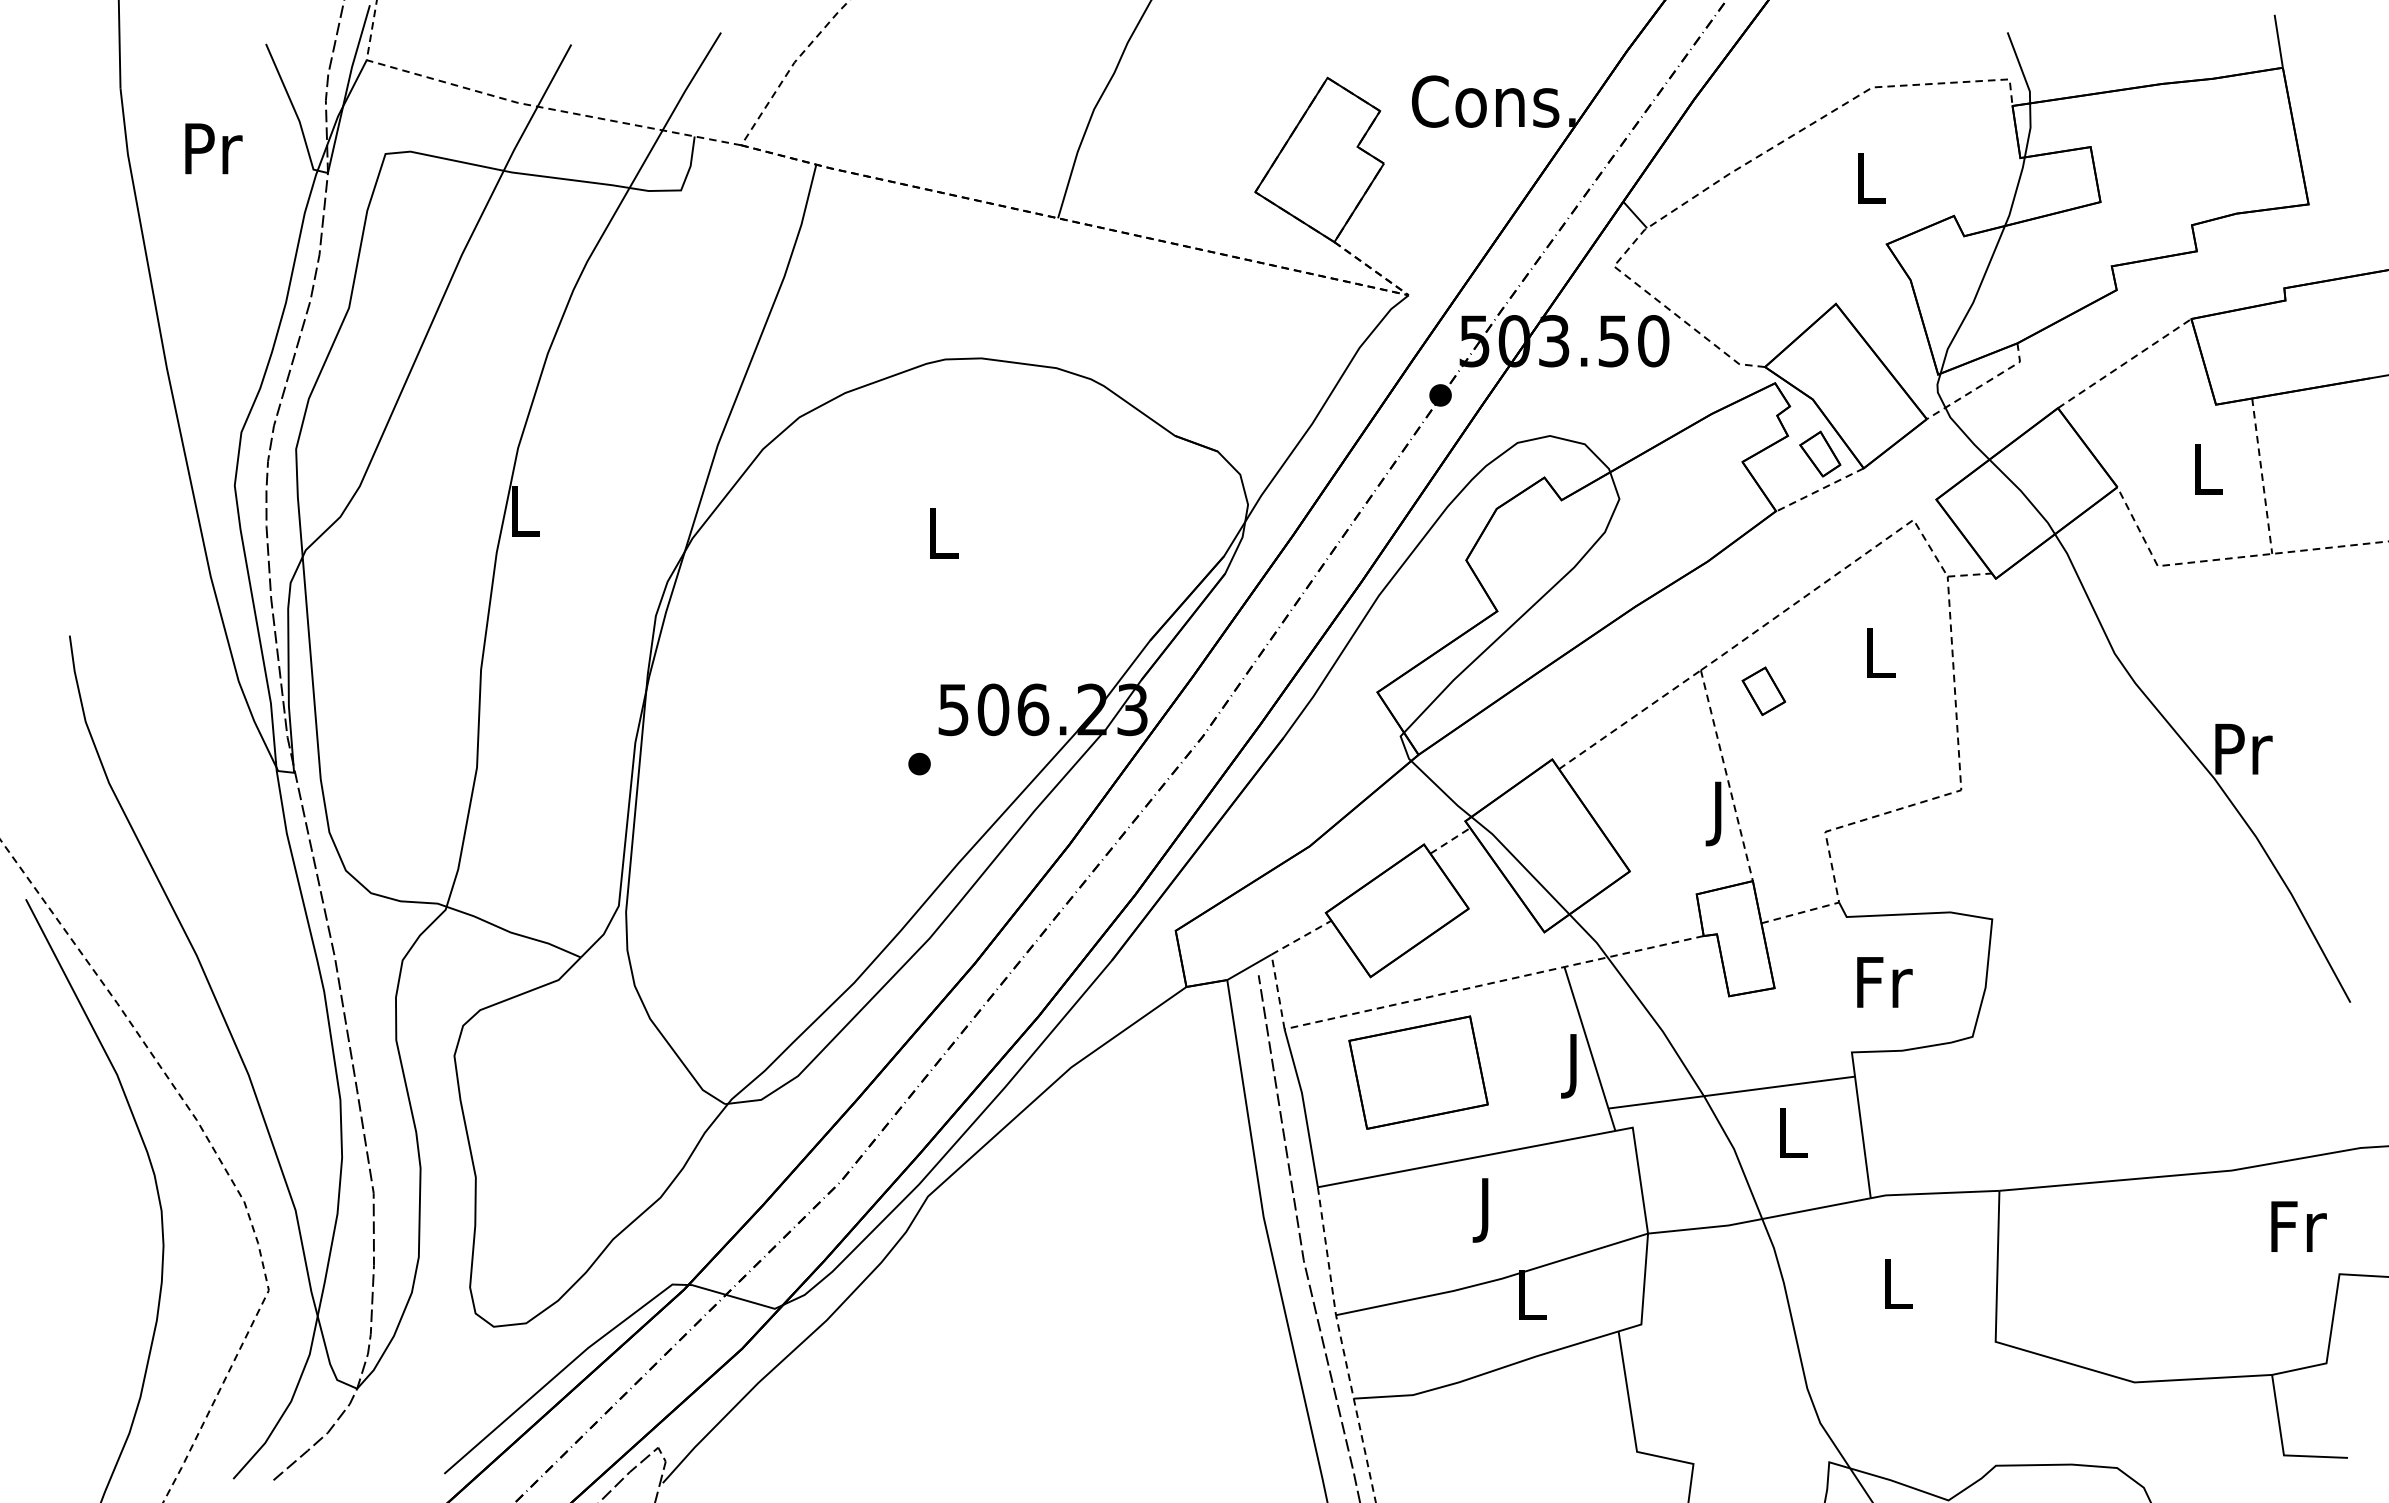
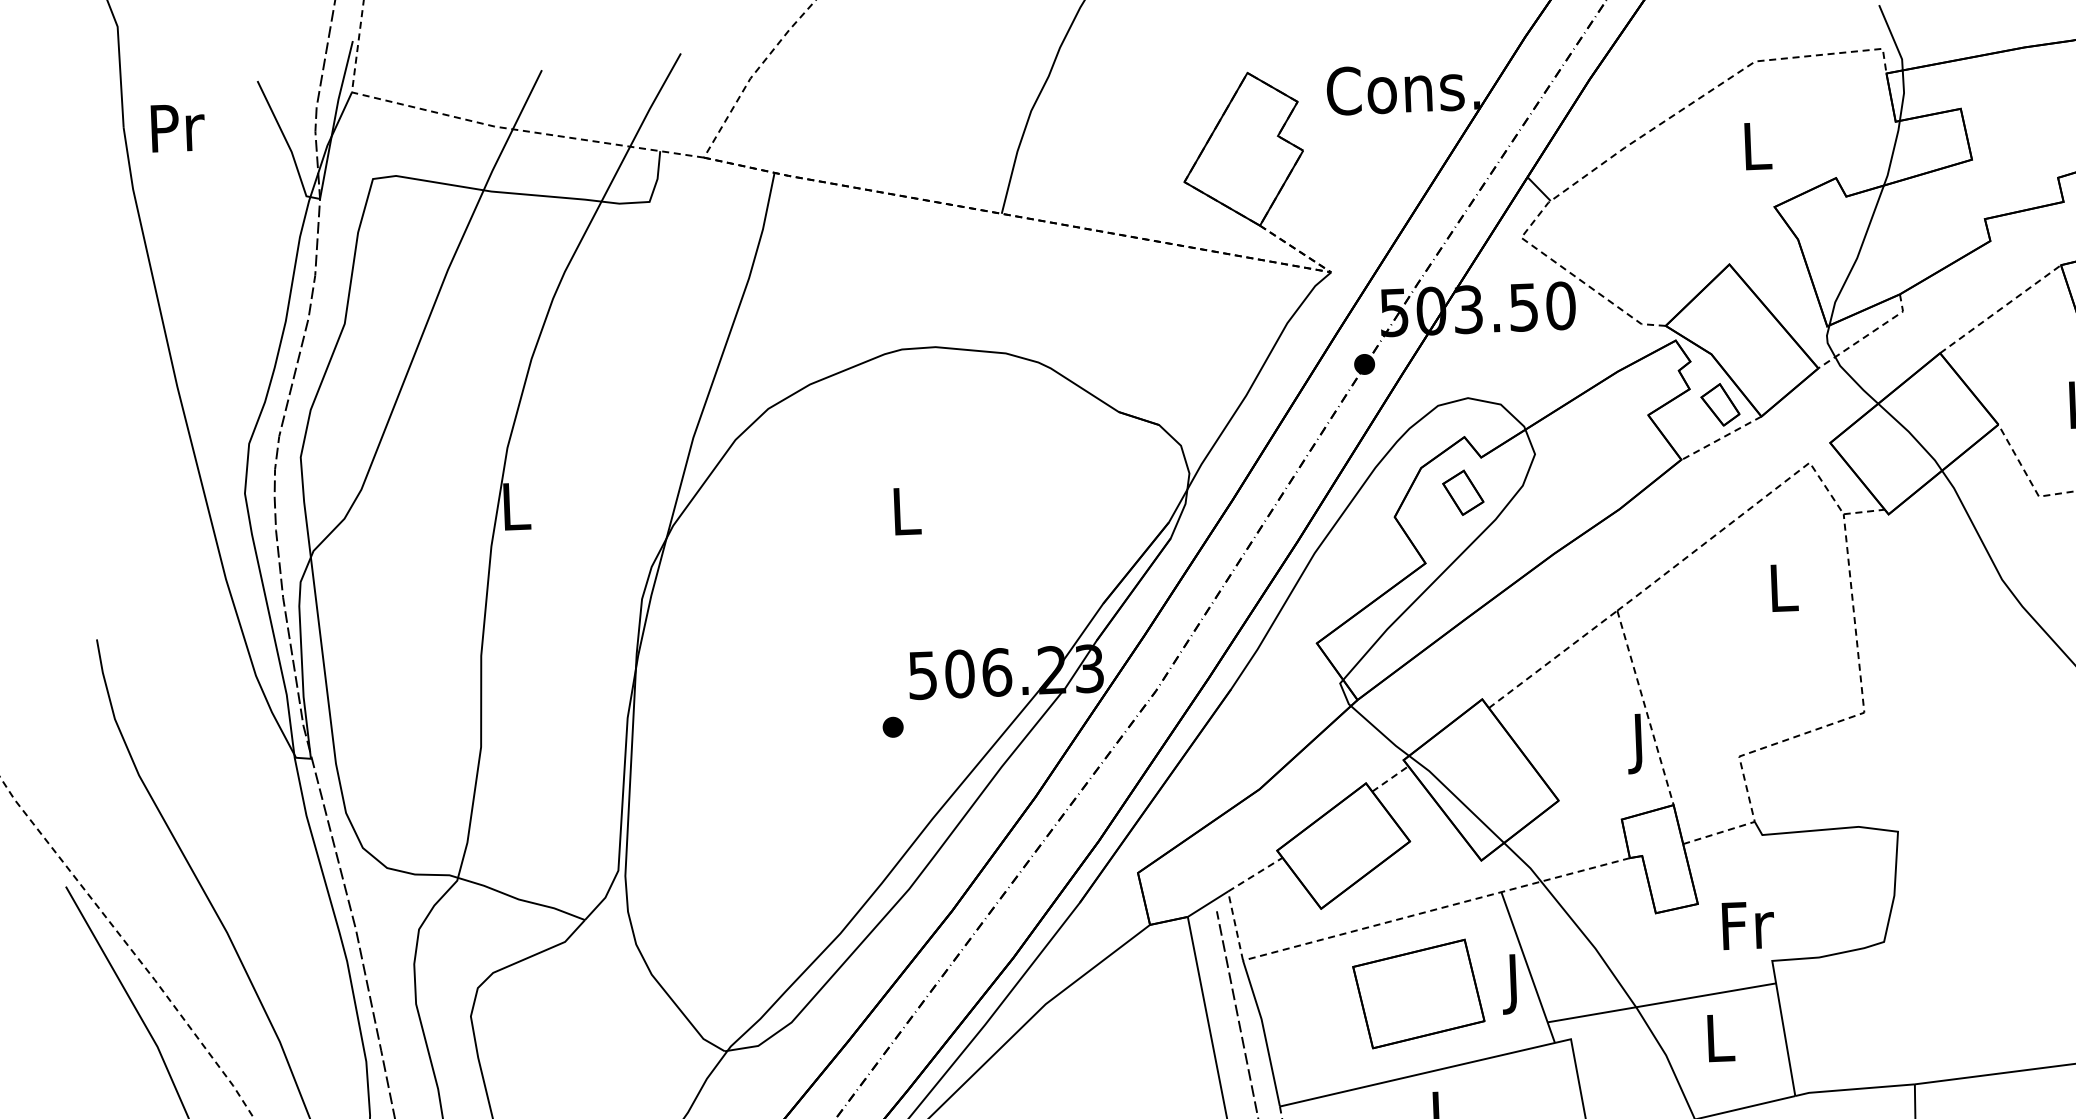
text: (213, 148) -> (177, 127), moved
part: (1763, 690) -> (1462, 492), moved
text: (1884, 982) -> (1748, 925), moved
part: (1418, 1072) -> (1418, 993), moved

